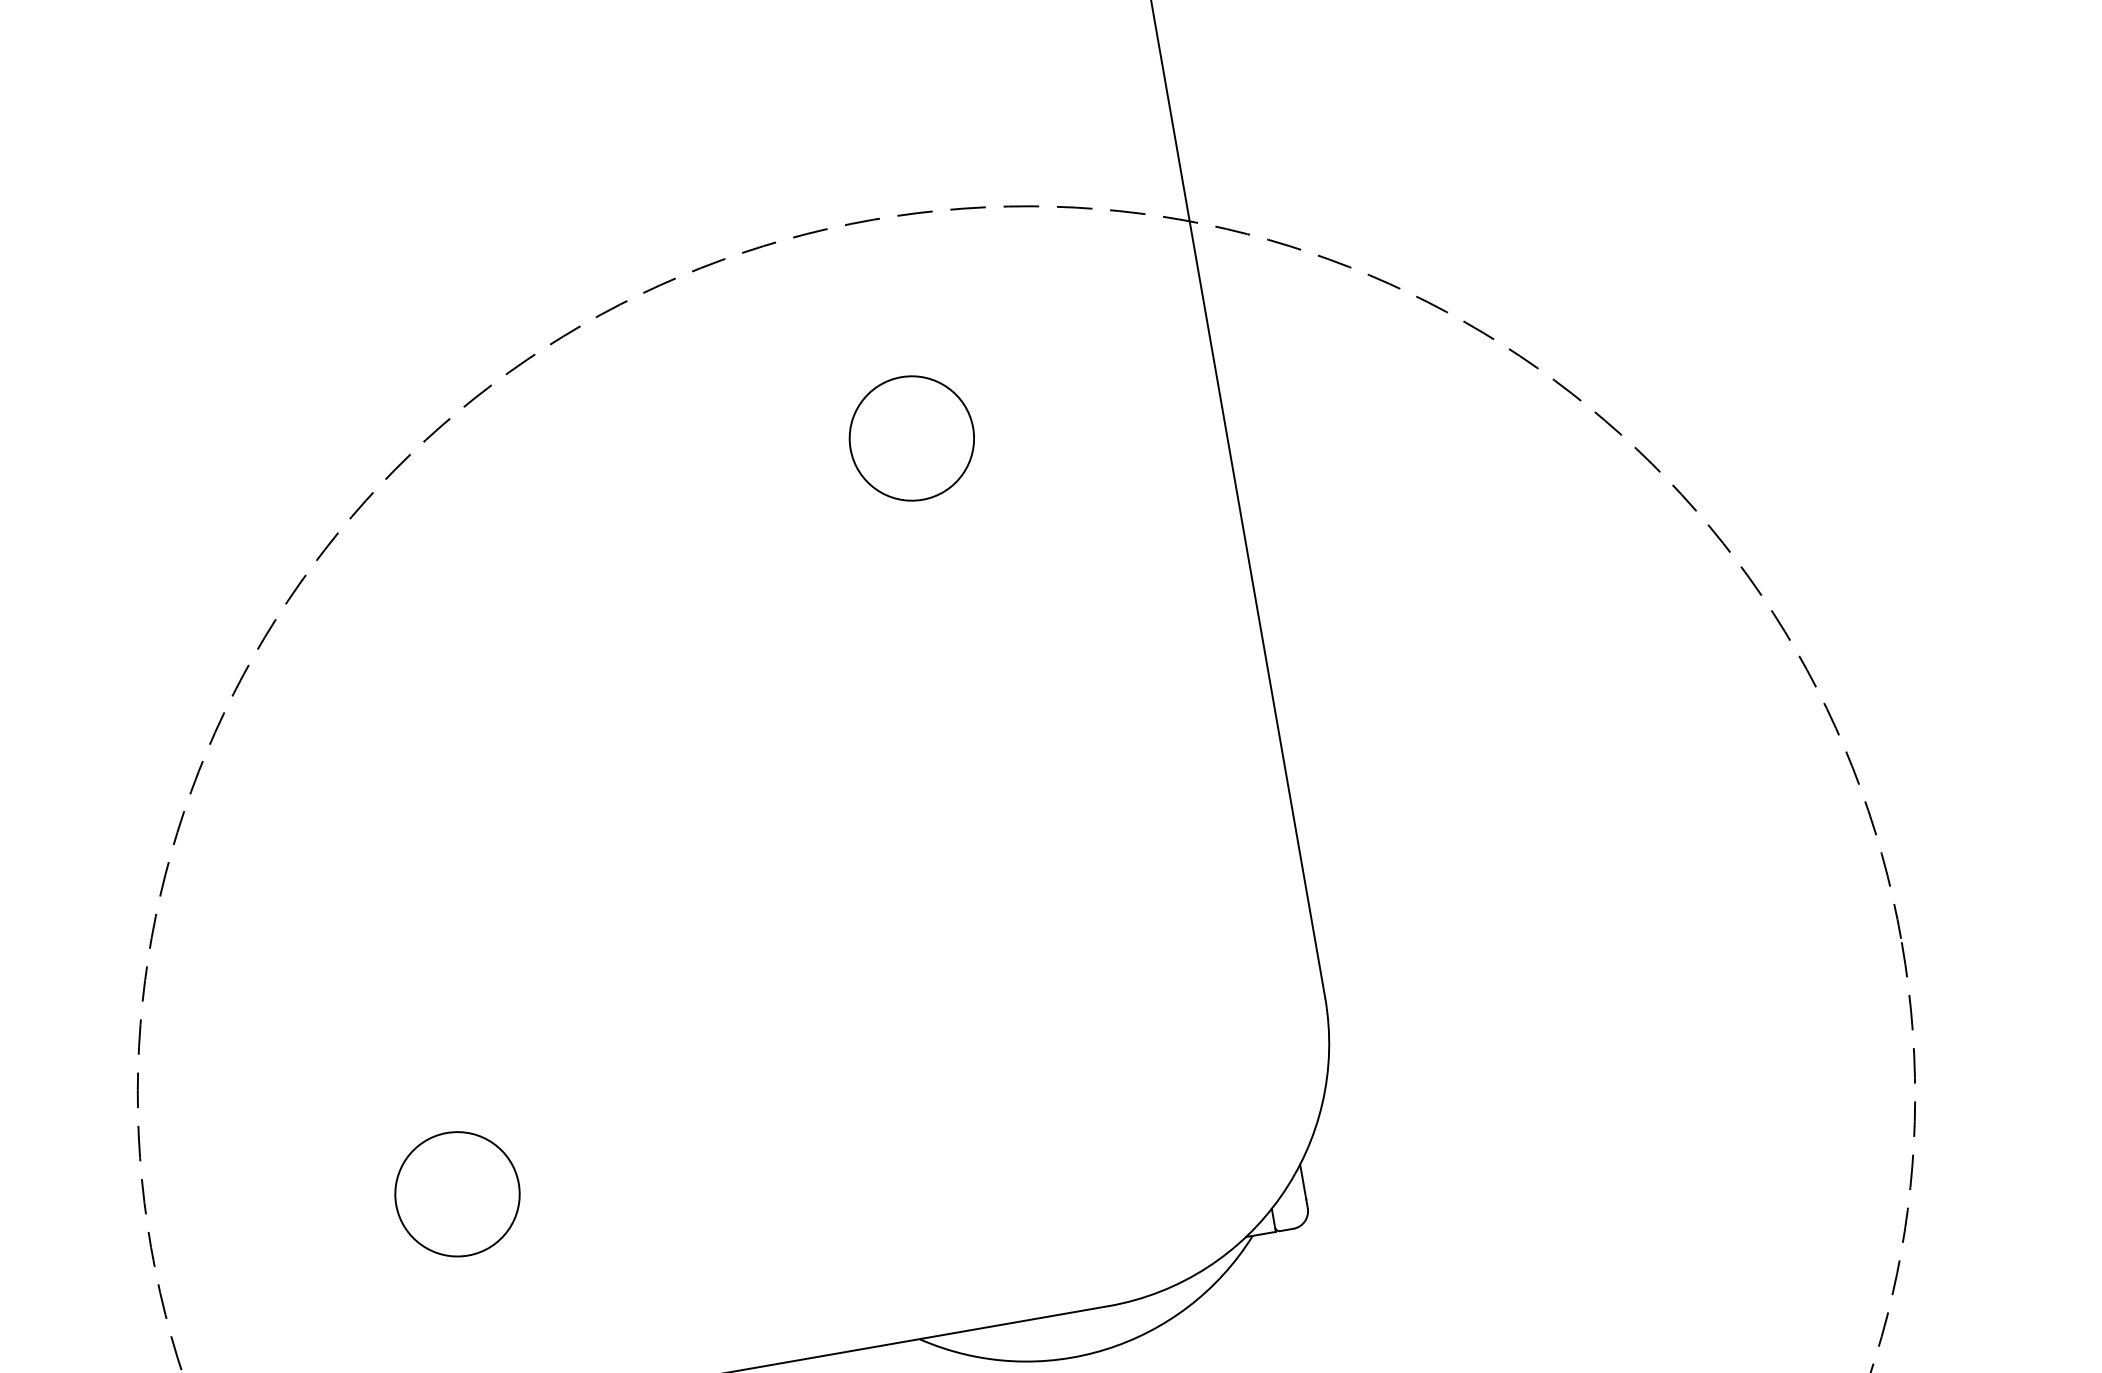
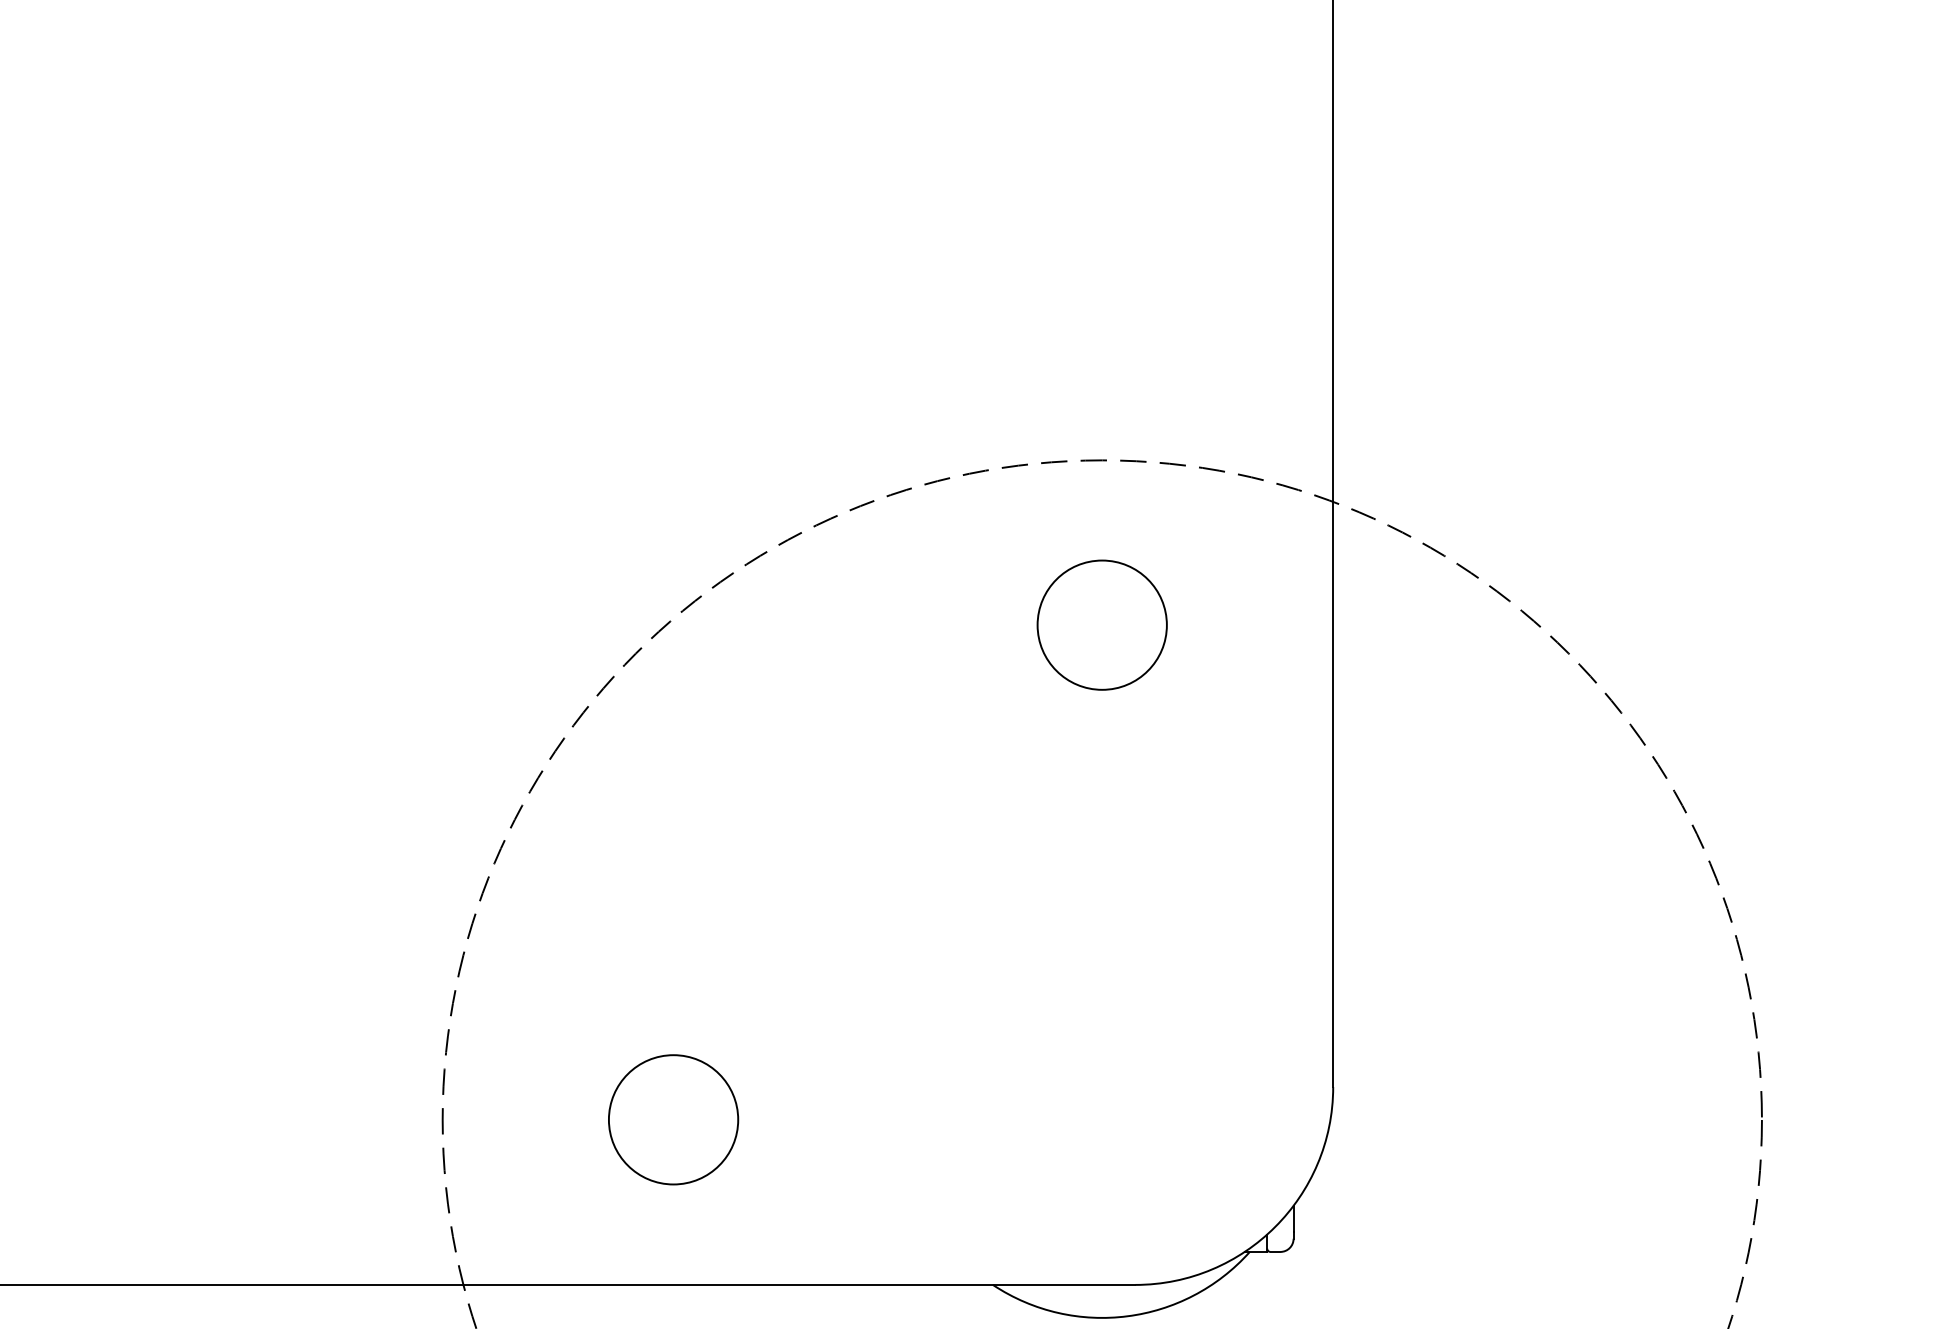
circle: (912, 438) -> (1102, 625), size x1.4
circle: (457, 1194) -> (673, 1120), size x1.4

